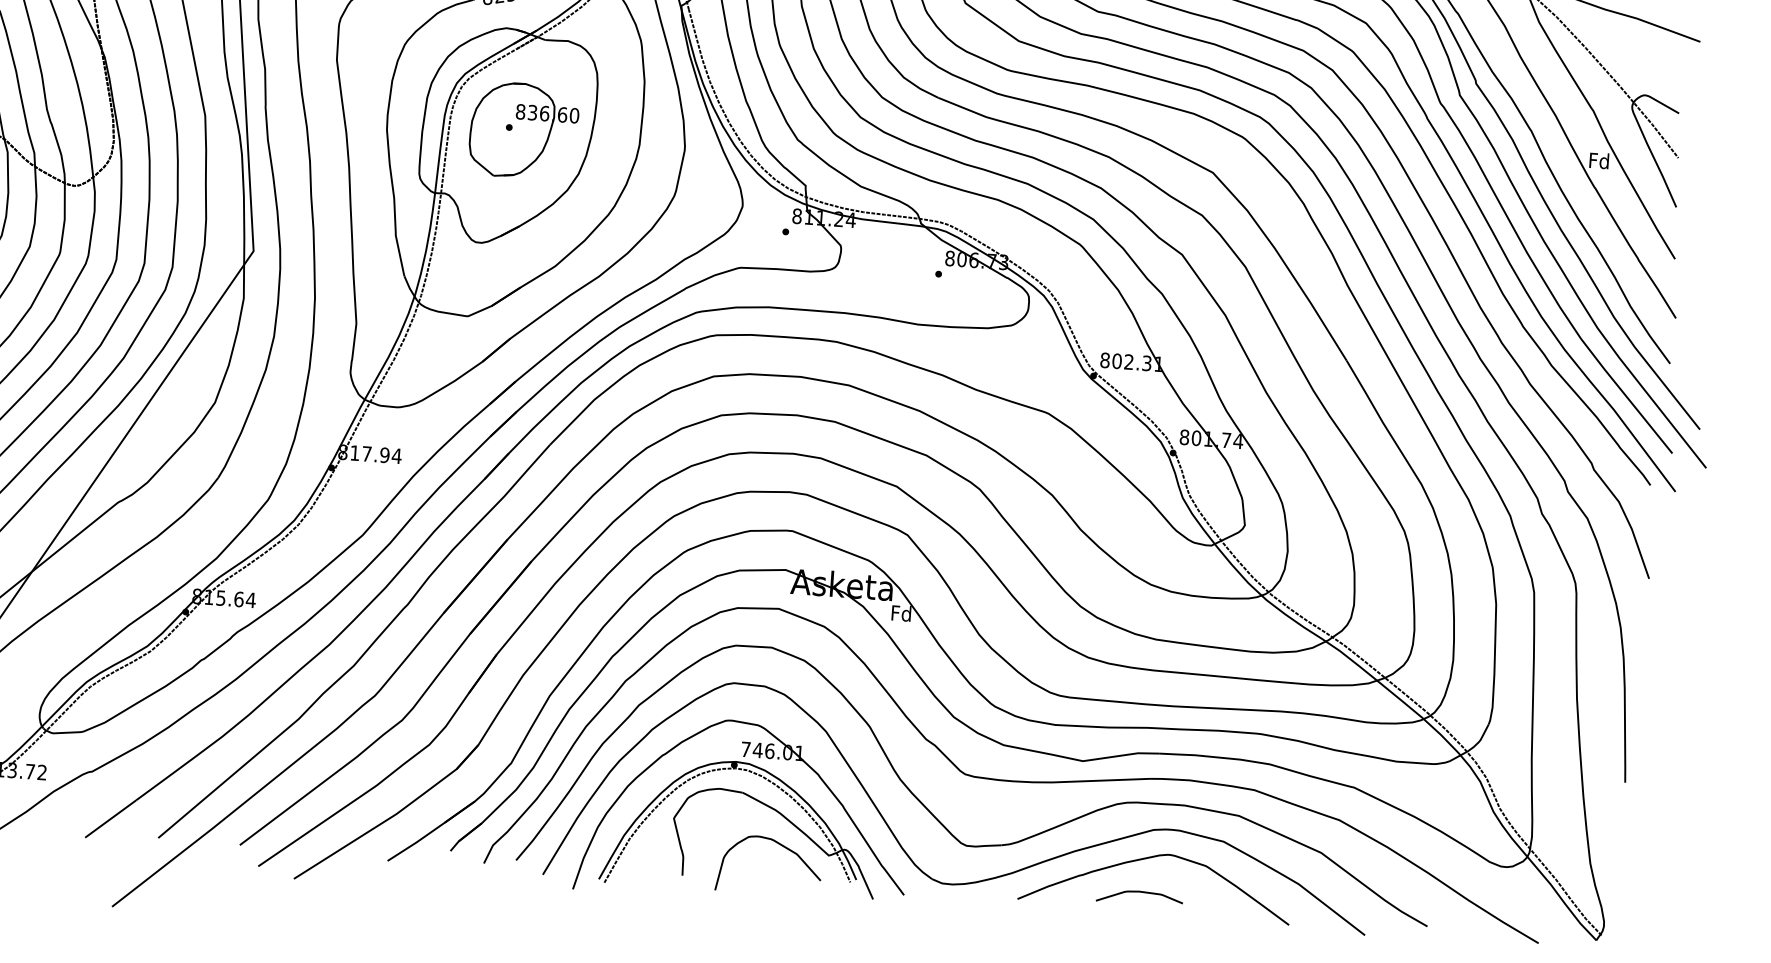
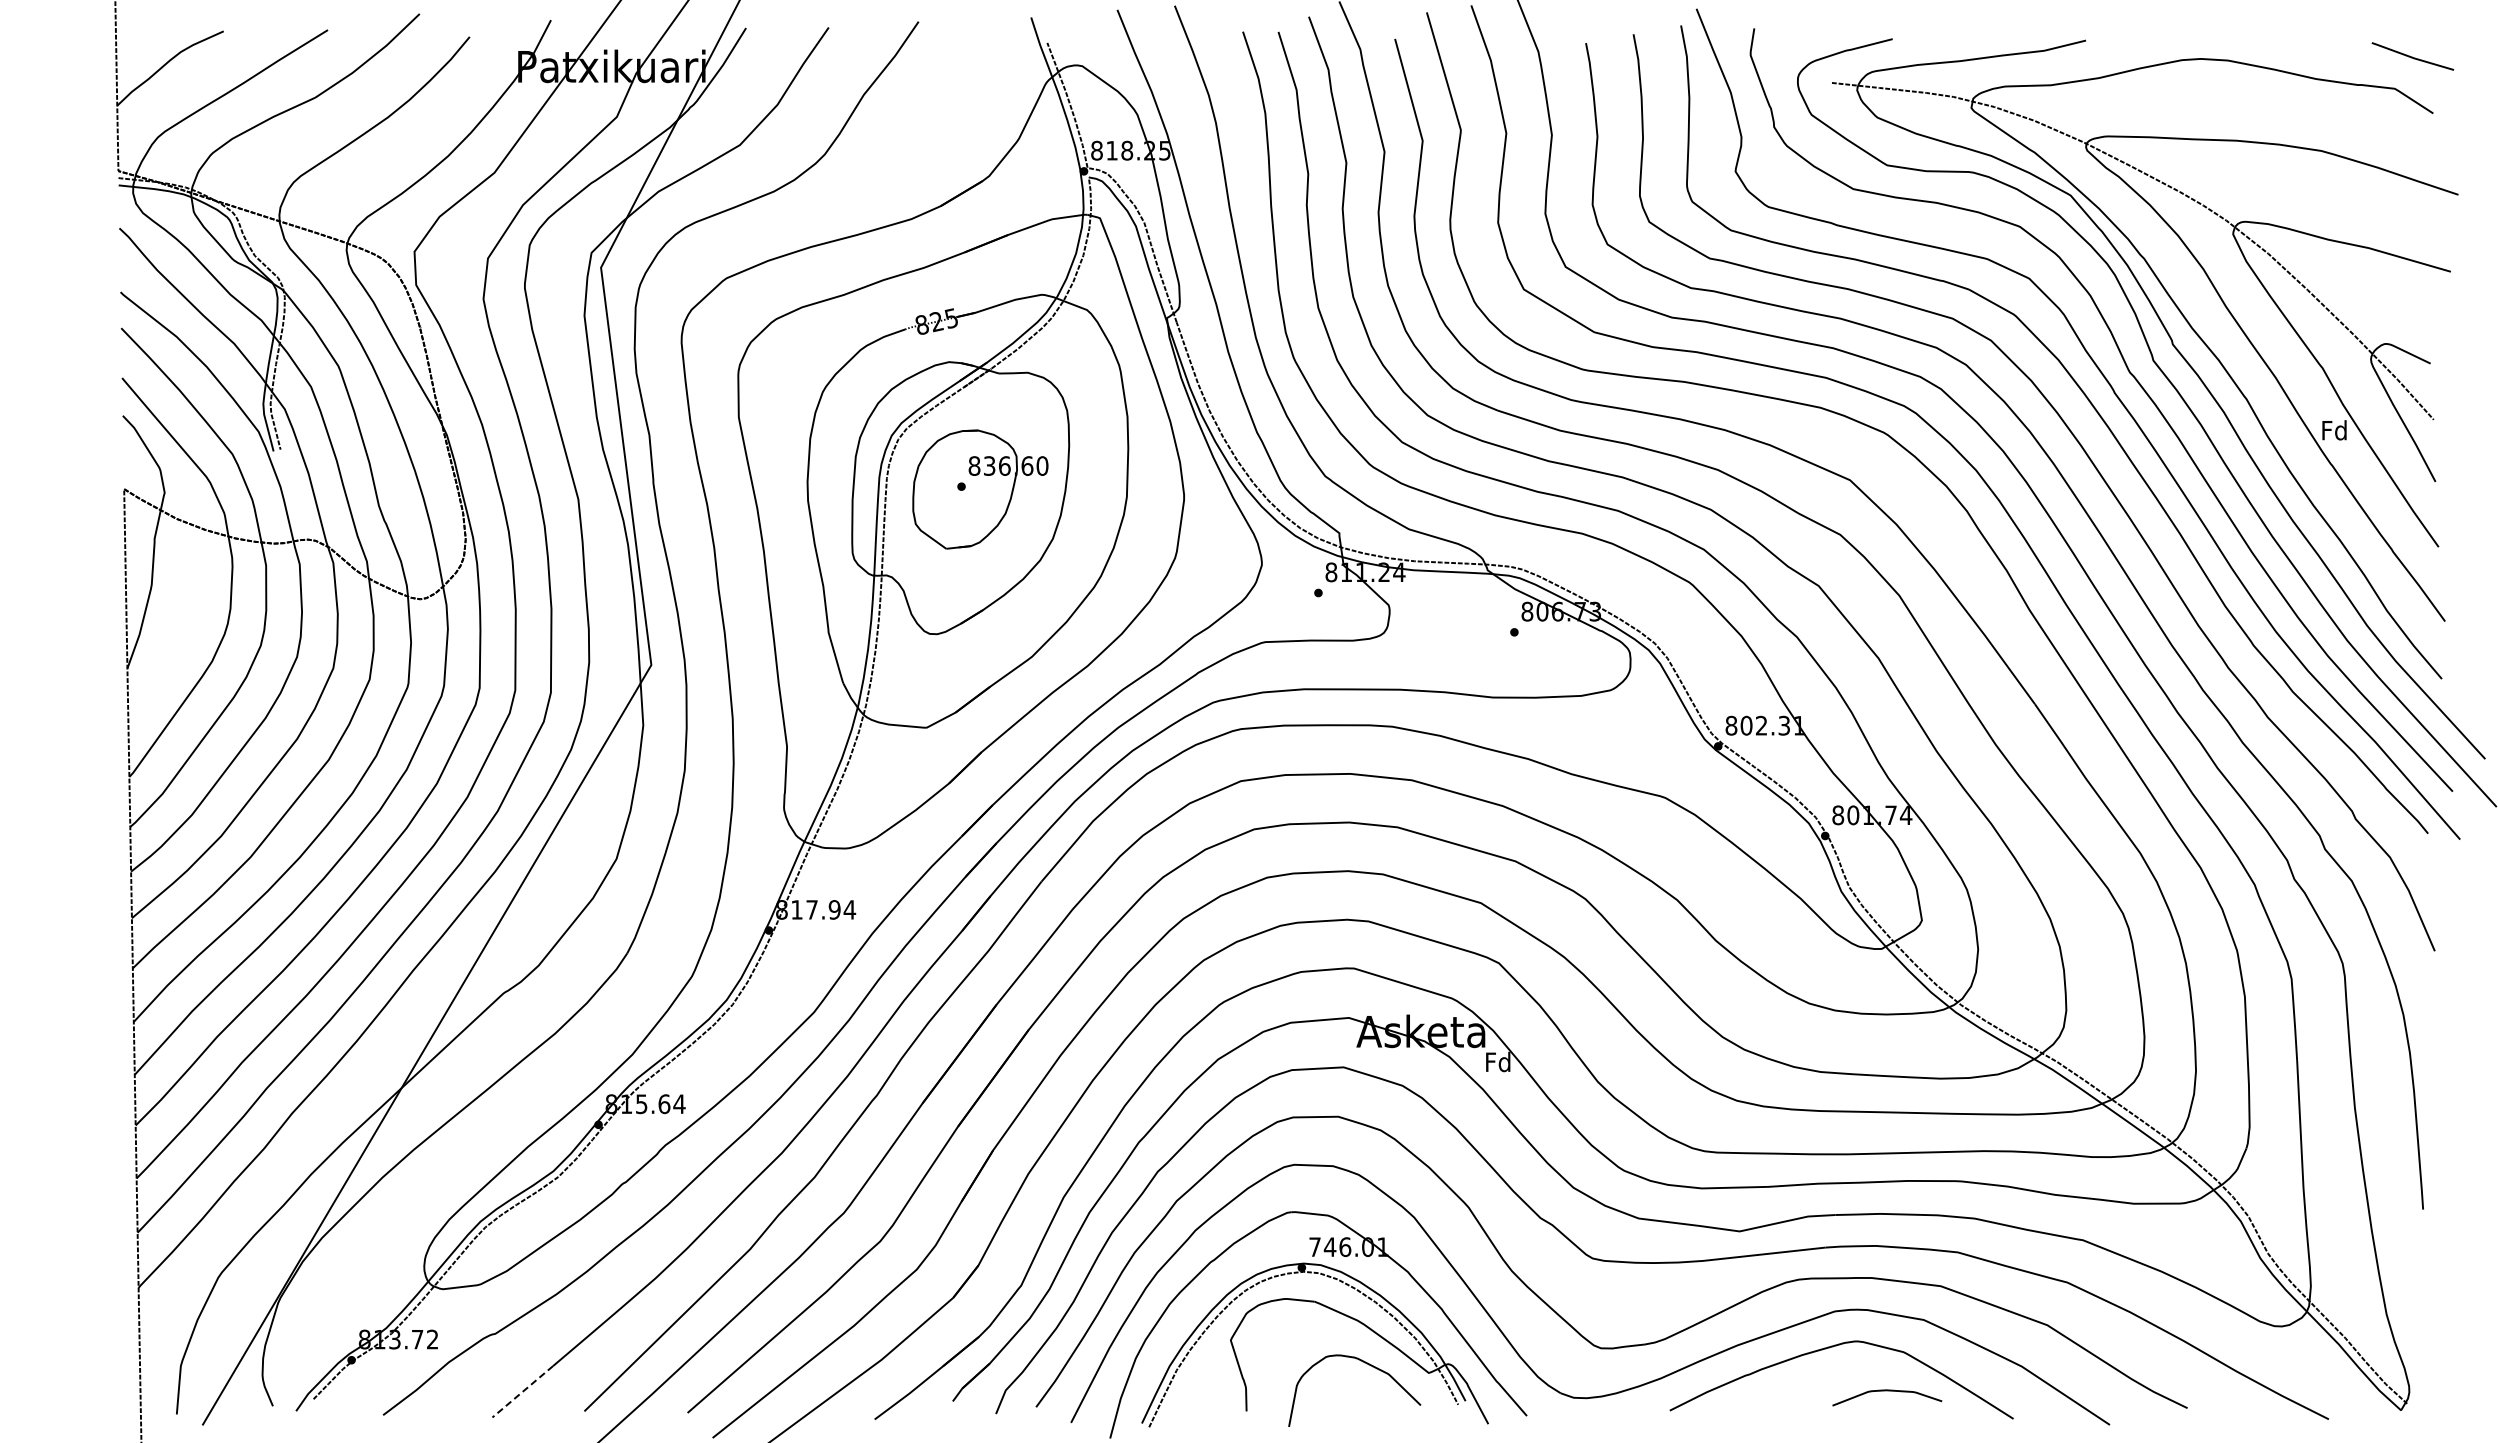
line: (110, 818) -> (522, 1391), solid -> dashed
curve: (1140, 892) -> (1887, 1391), moved

